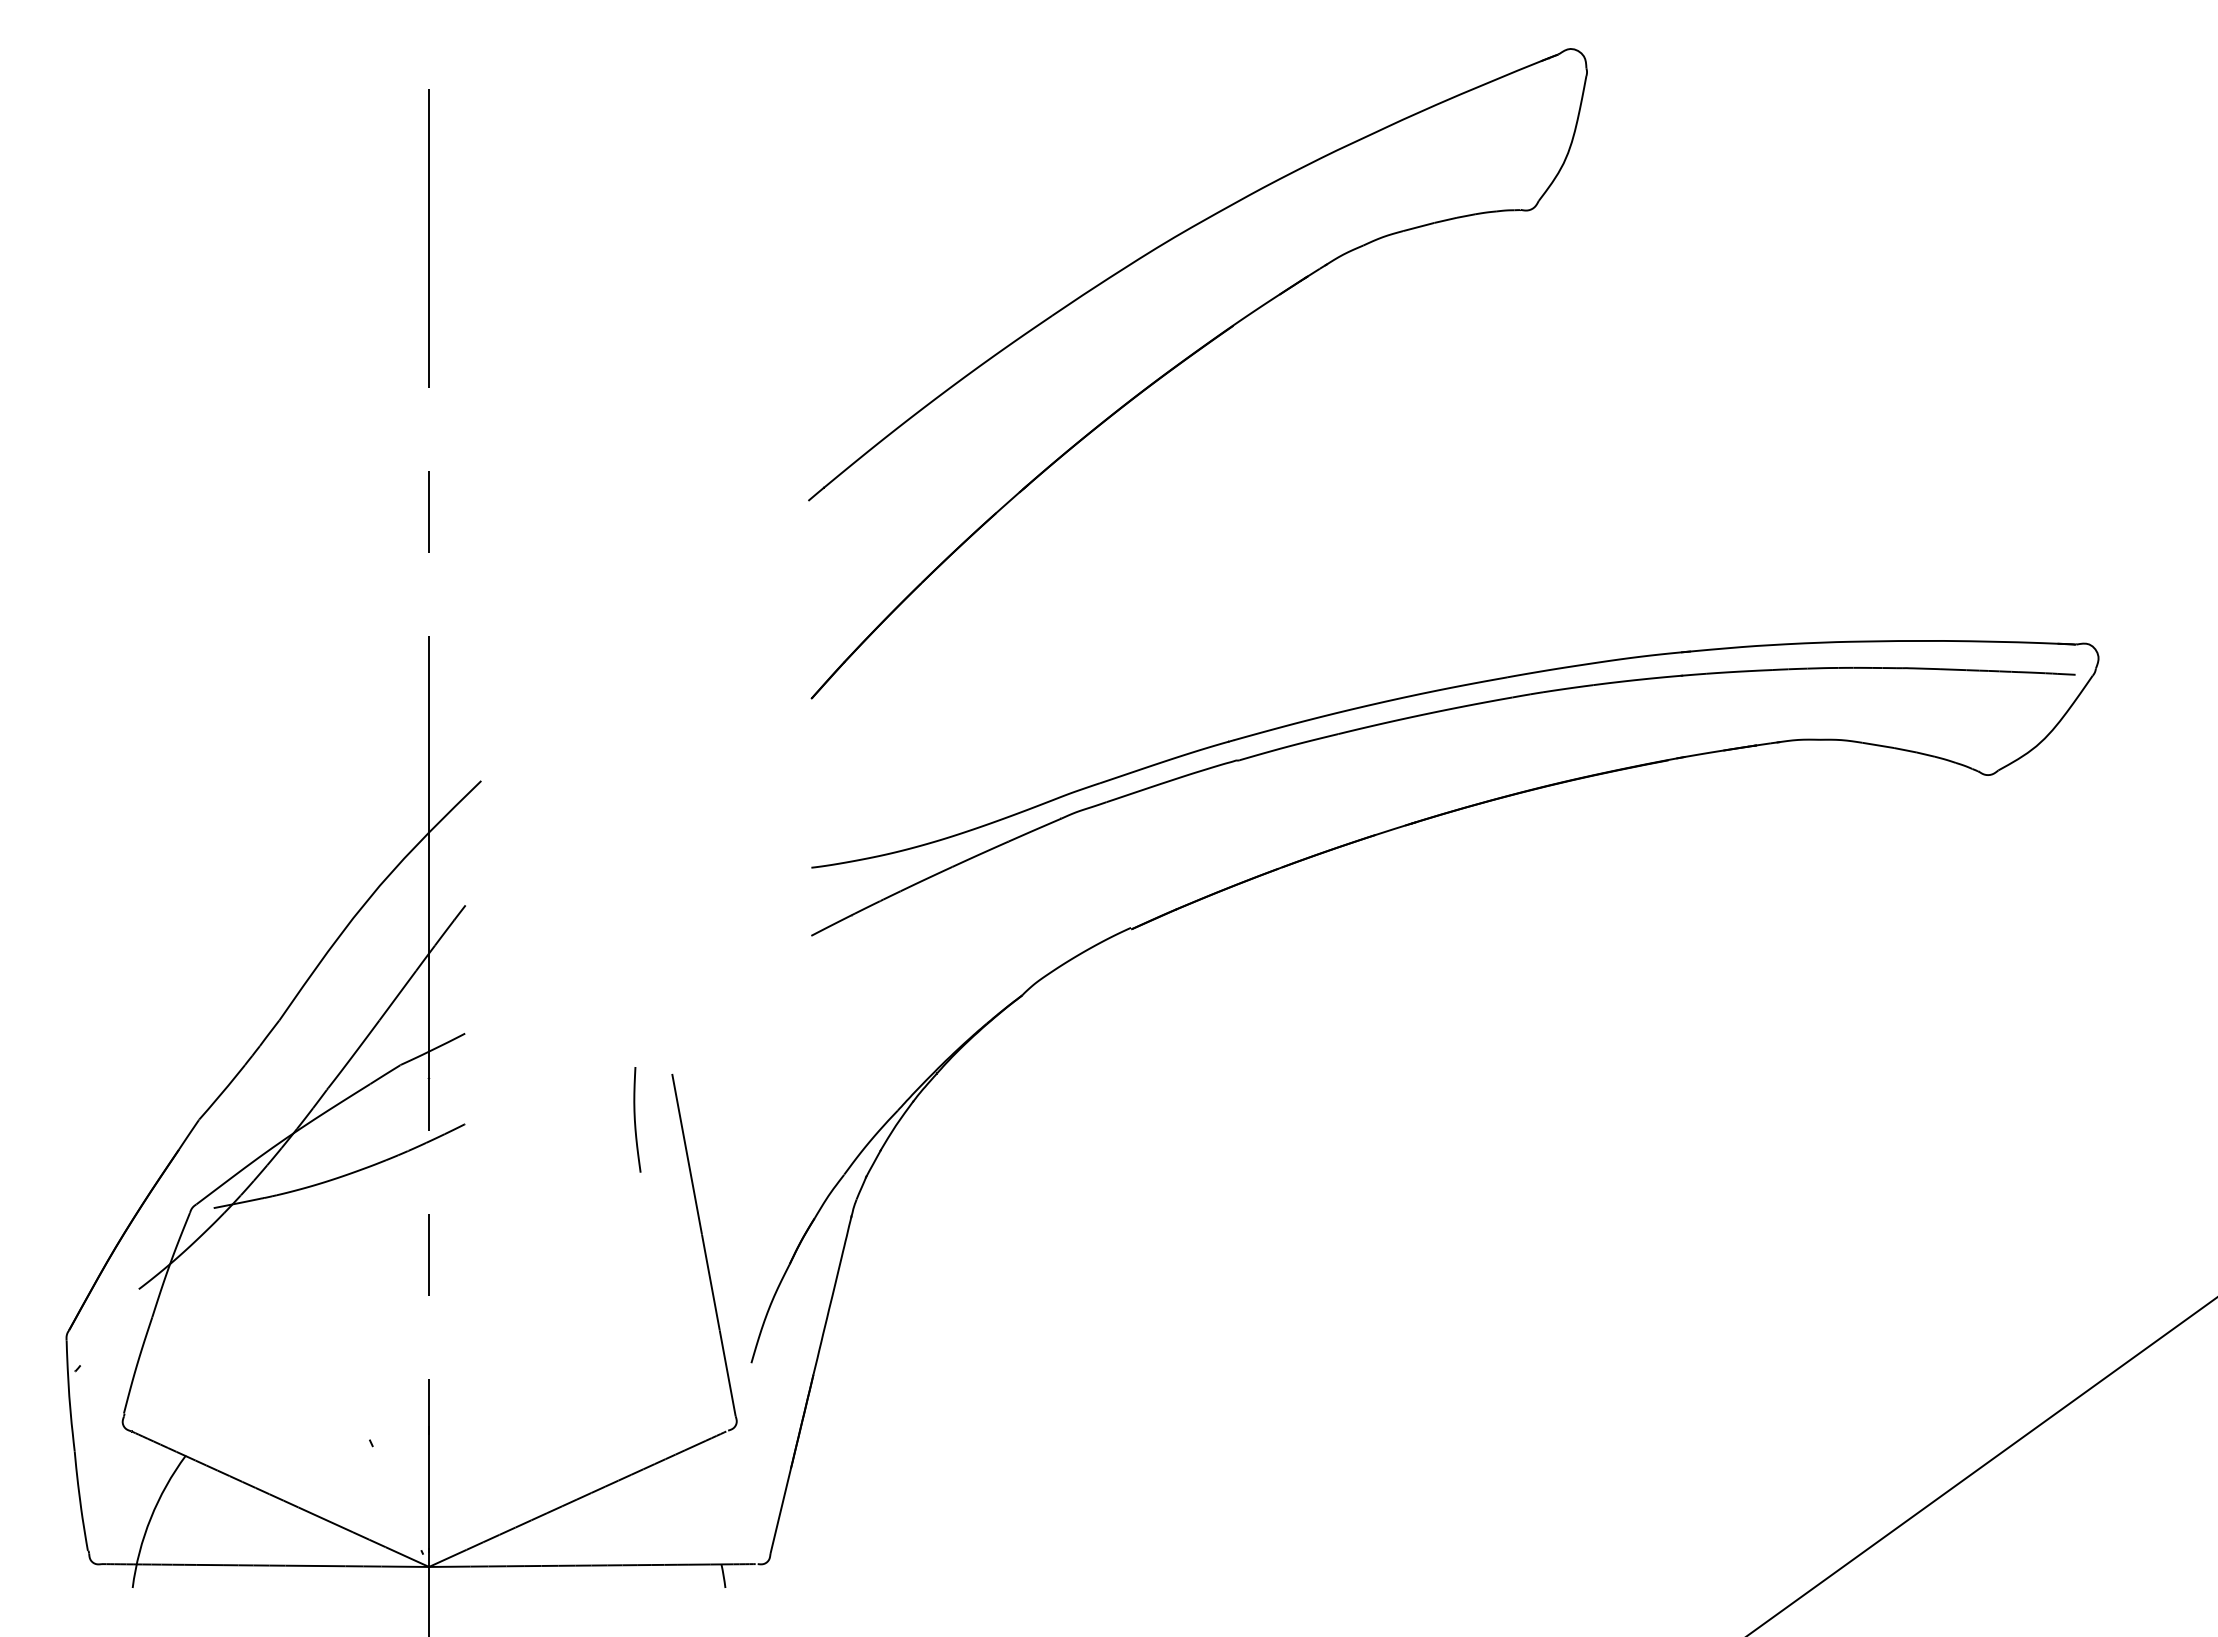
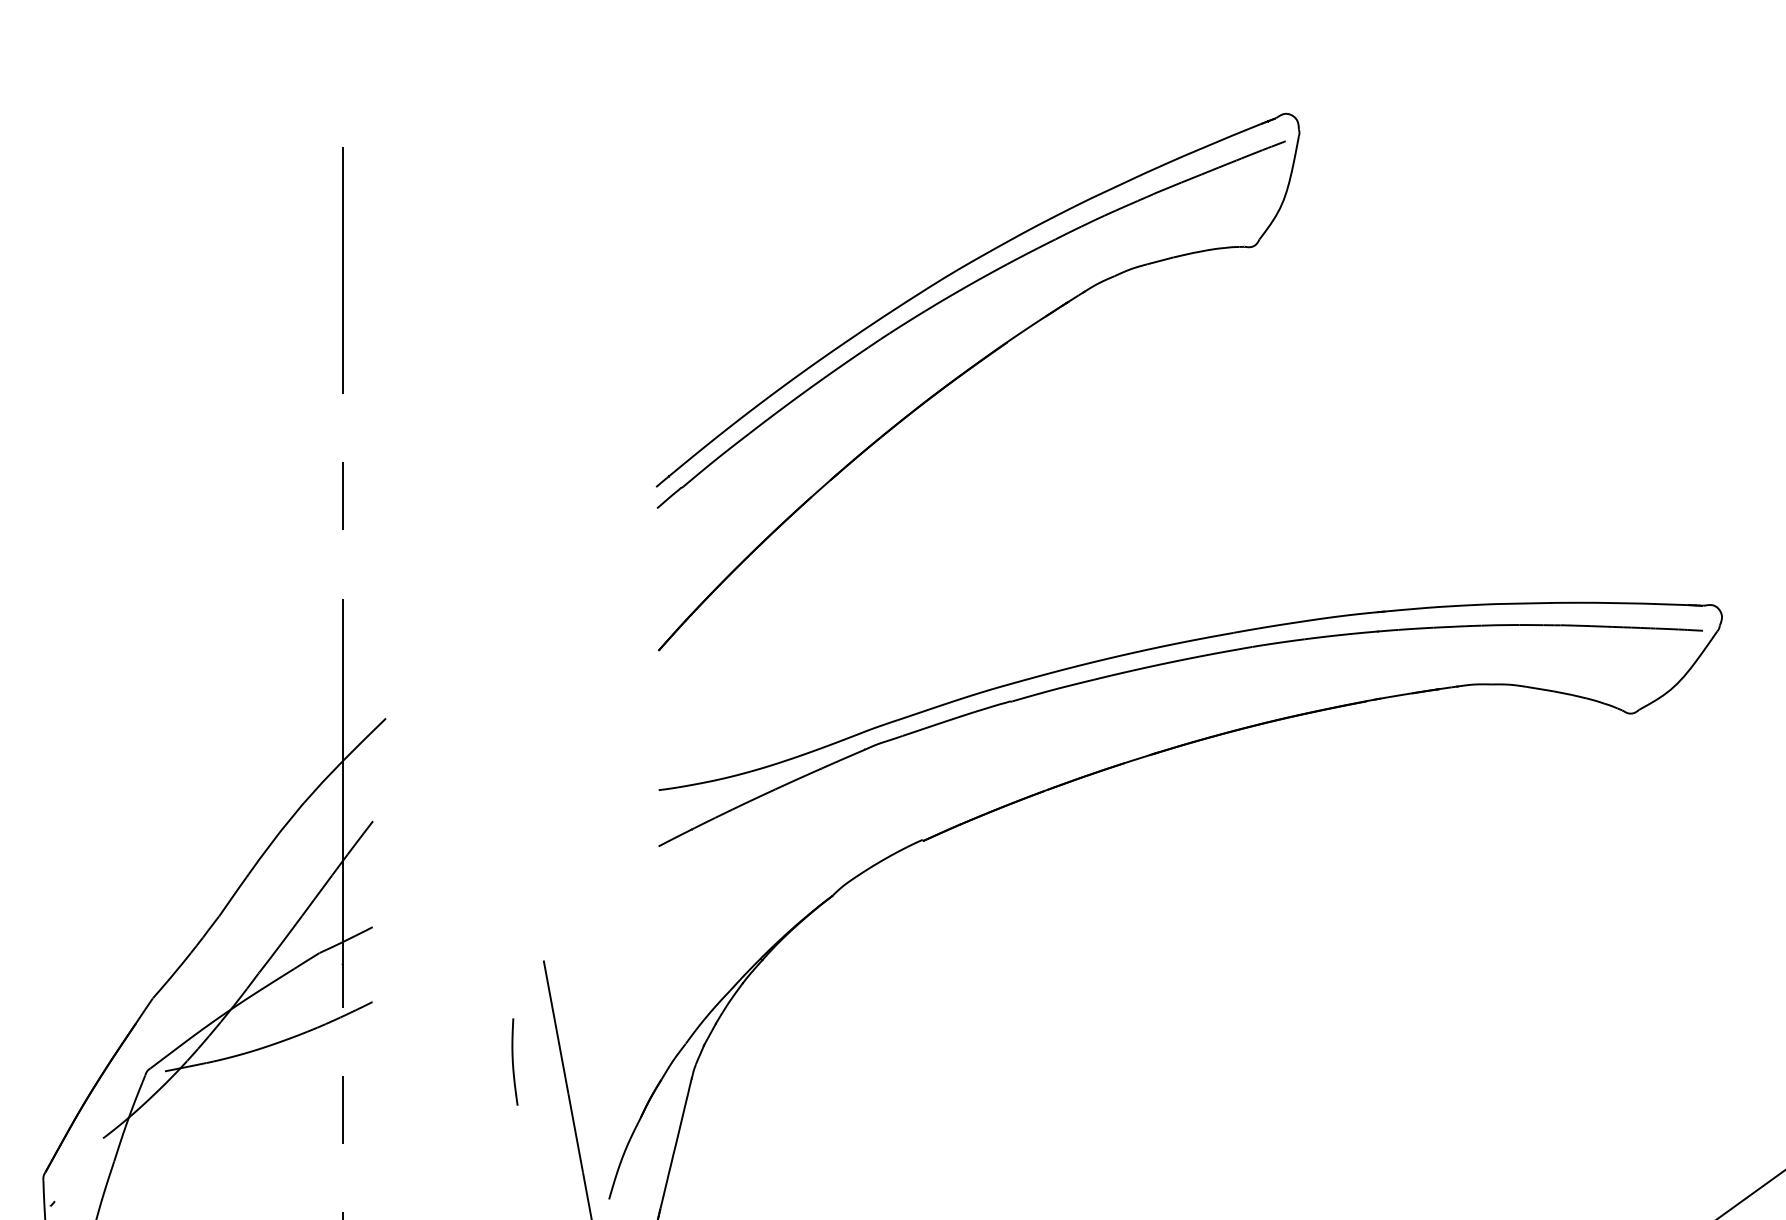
part: (1170, 267) -> (955, 294), added
curve: (635, 1119) -> (513, 1061), moved

